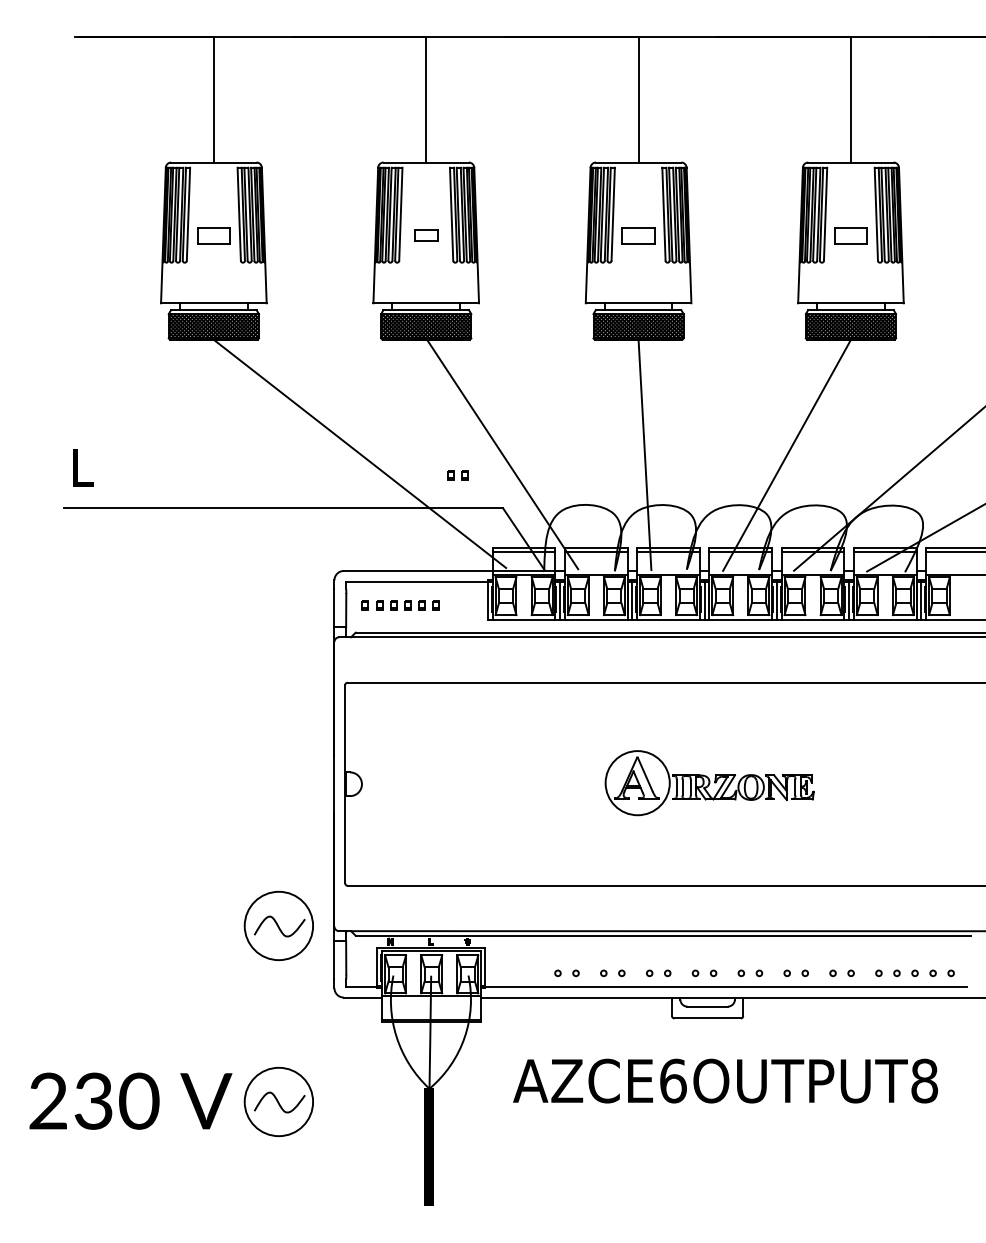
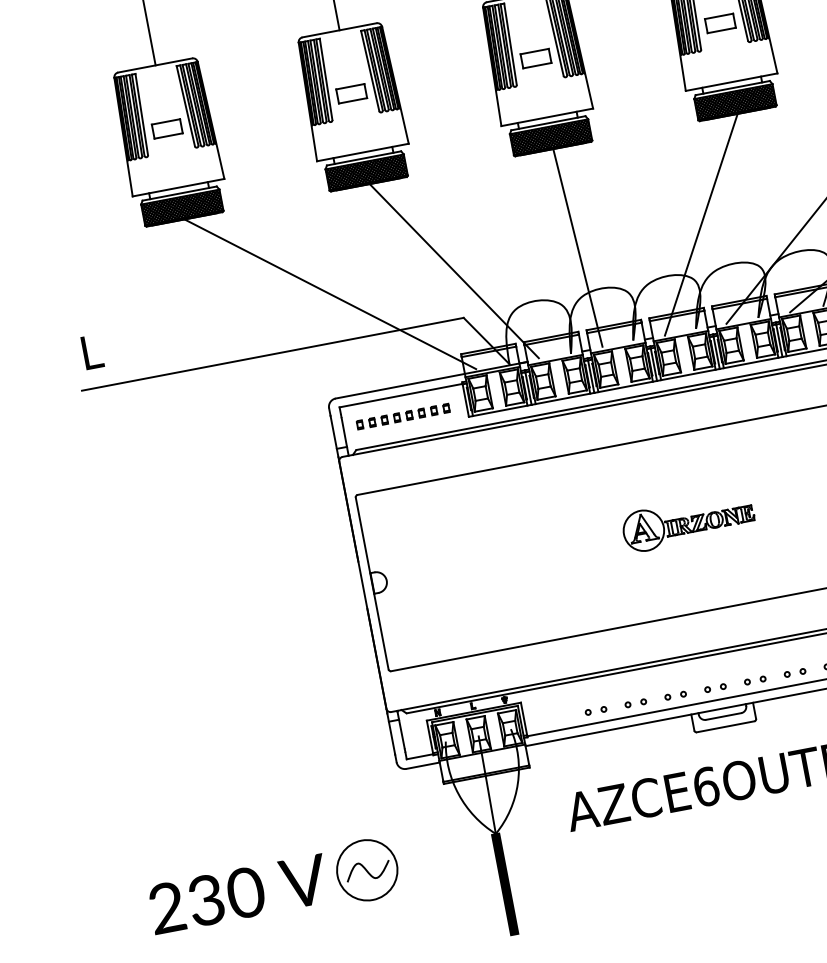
part: (425, 235) -> (351, 93), size x1.43
part: (457, 475) -> (440, 409), moved
part: (709, 783) -> (688, 522), size x0.71
part: (278, 925) -> (337, 717), removed

